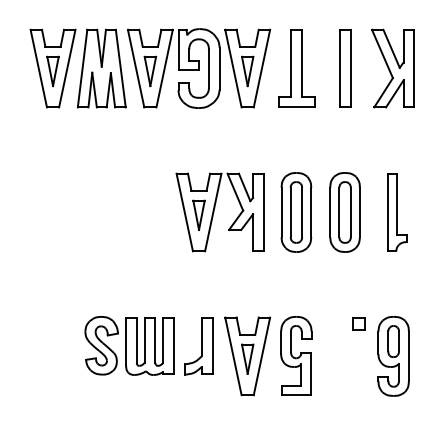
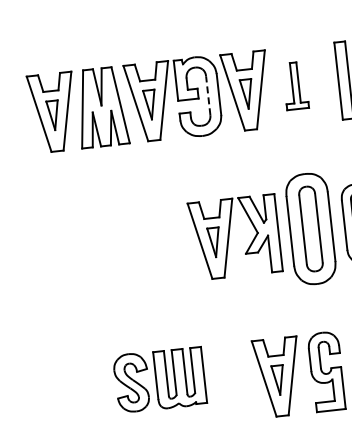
line: (208, 68) -> (207, 95), solid -> dashed
part: (296, 68) -> (295, 85), size x0.6
part: (296, 212) -> (311, 229), size x1.4
part: (198, 346) -> (228, 372), removed

